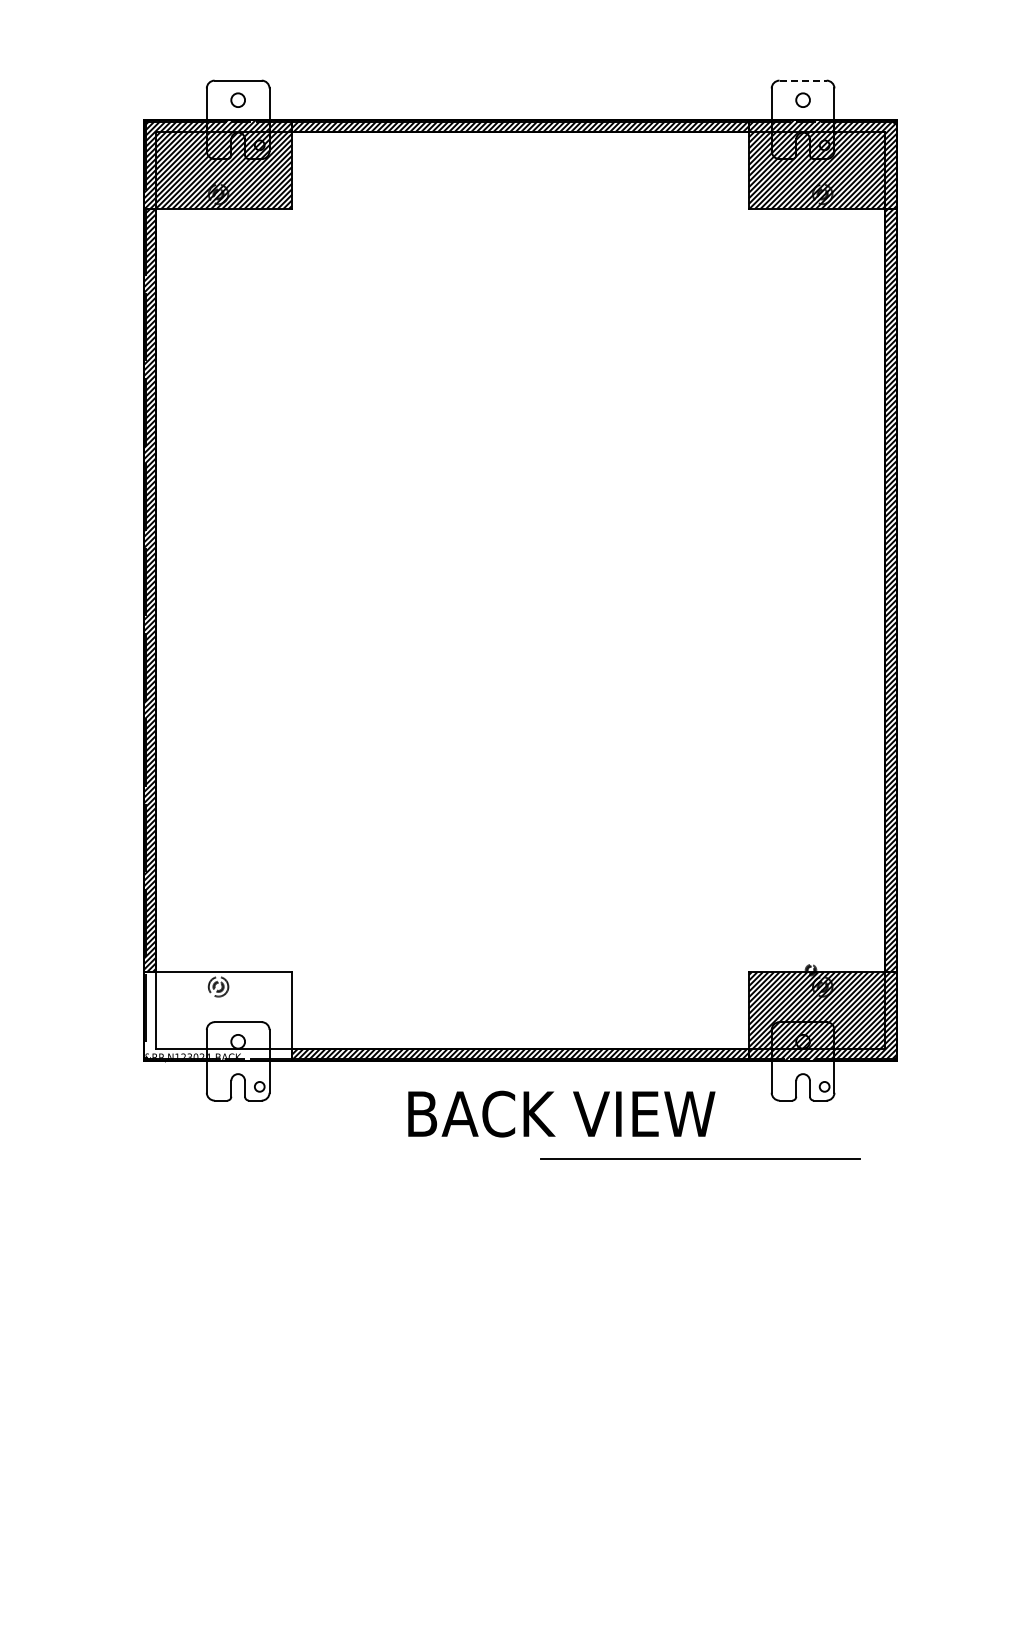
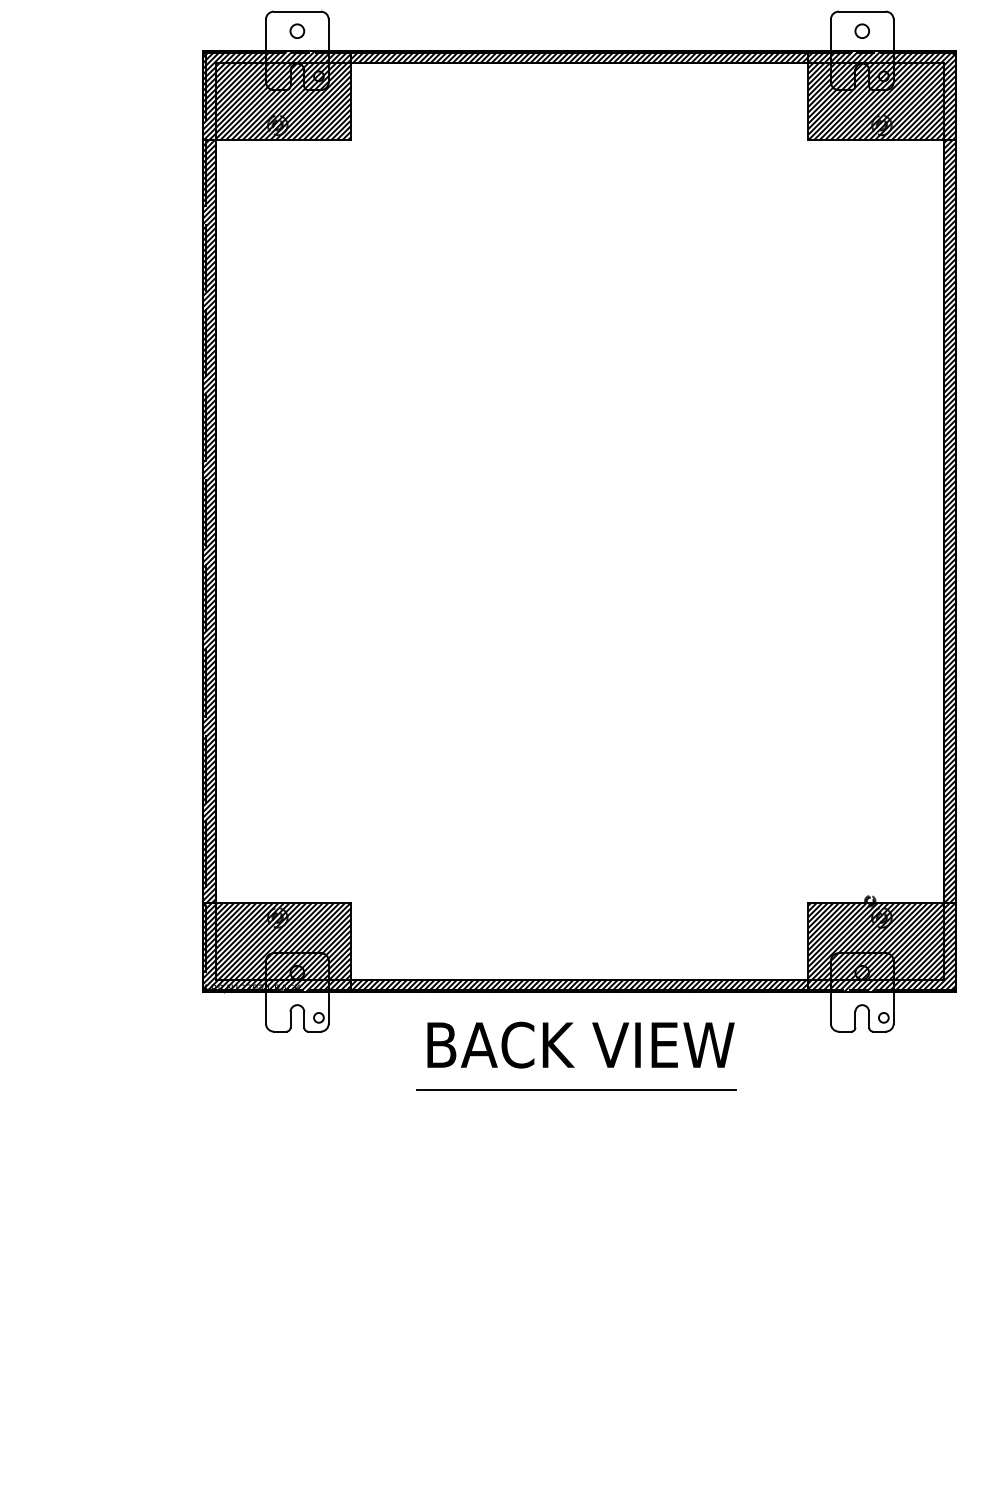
line: (803, 80) -> (862, 11), dashed -> solid
hatch: (218, 1016) -> (277, 947), added
text: (561, 1113) -> (580, 1044), moved
line: (700, 1158) -> (576, 1089), moved

